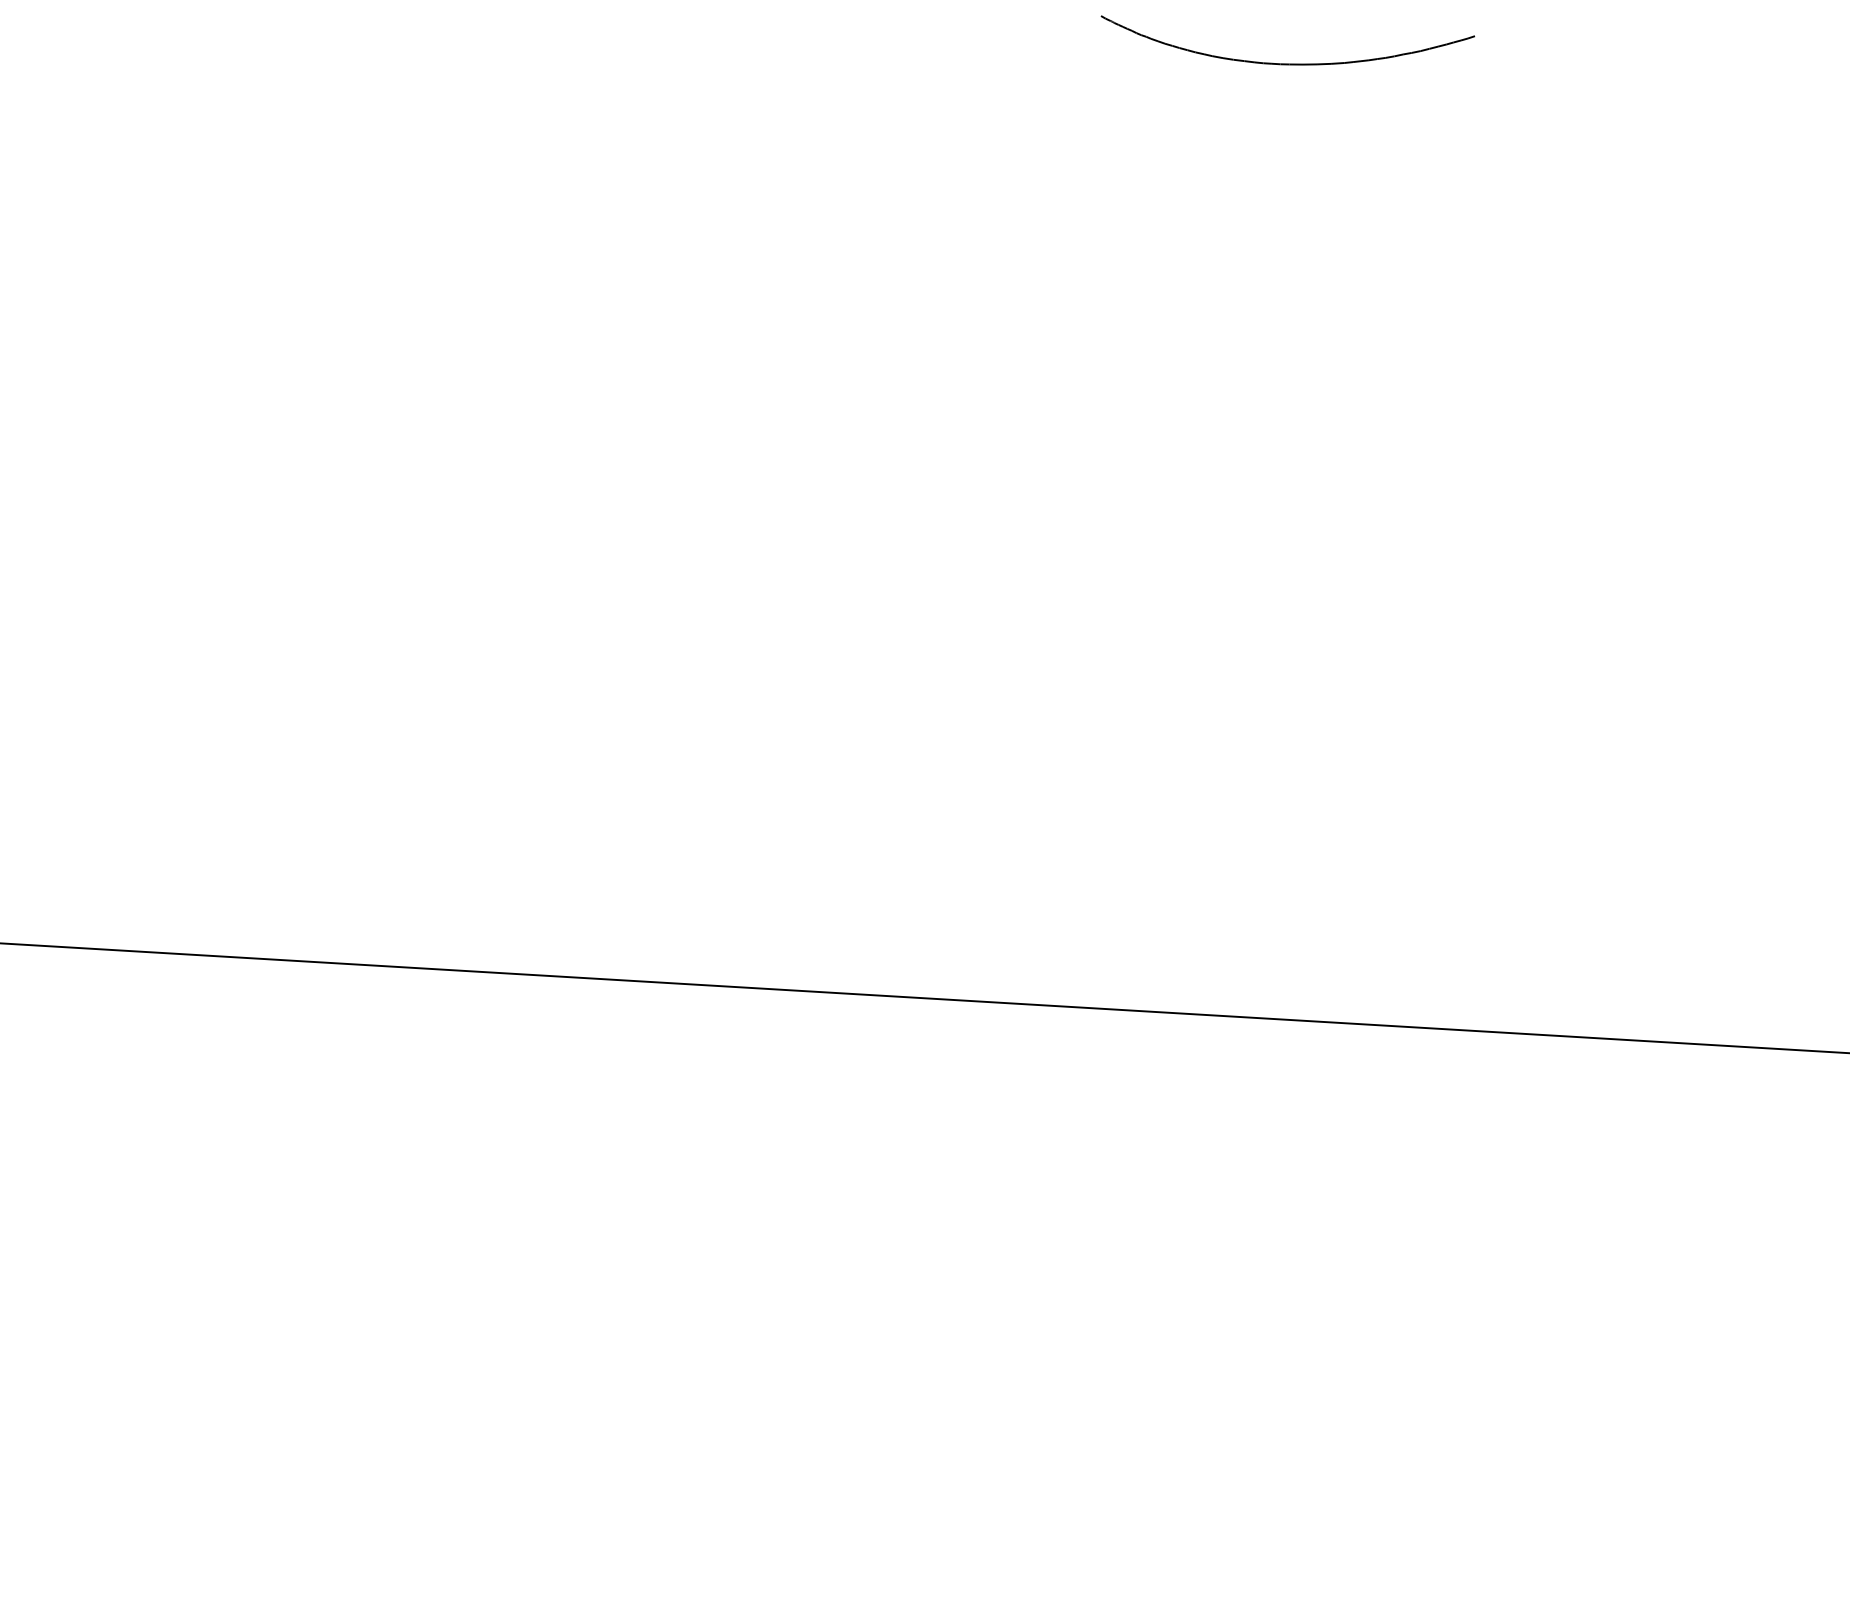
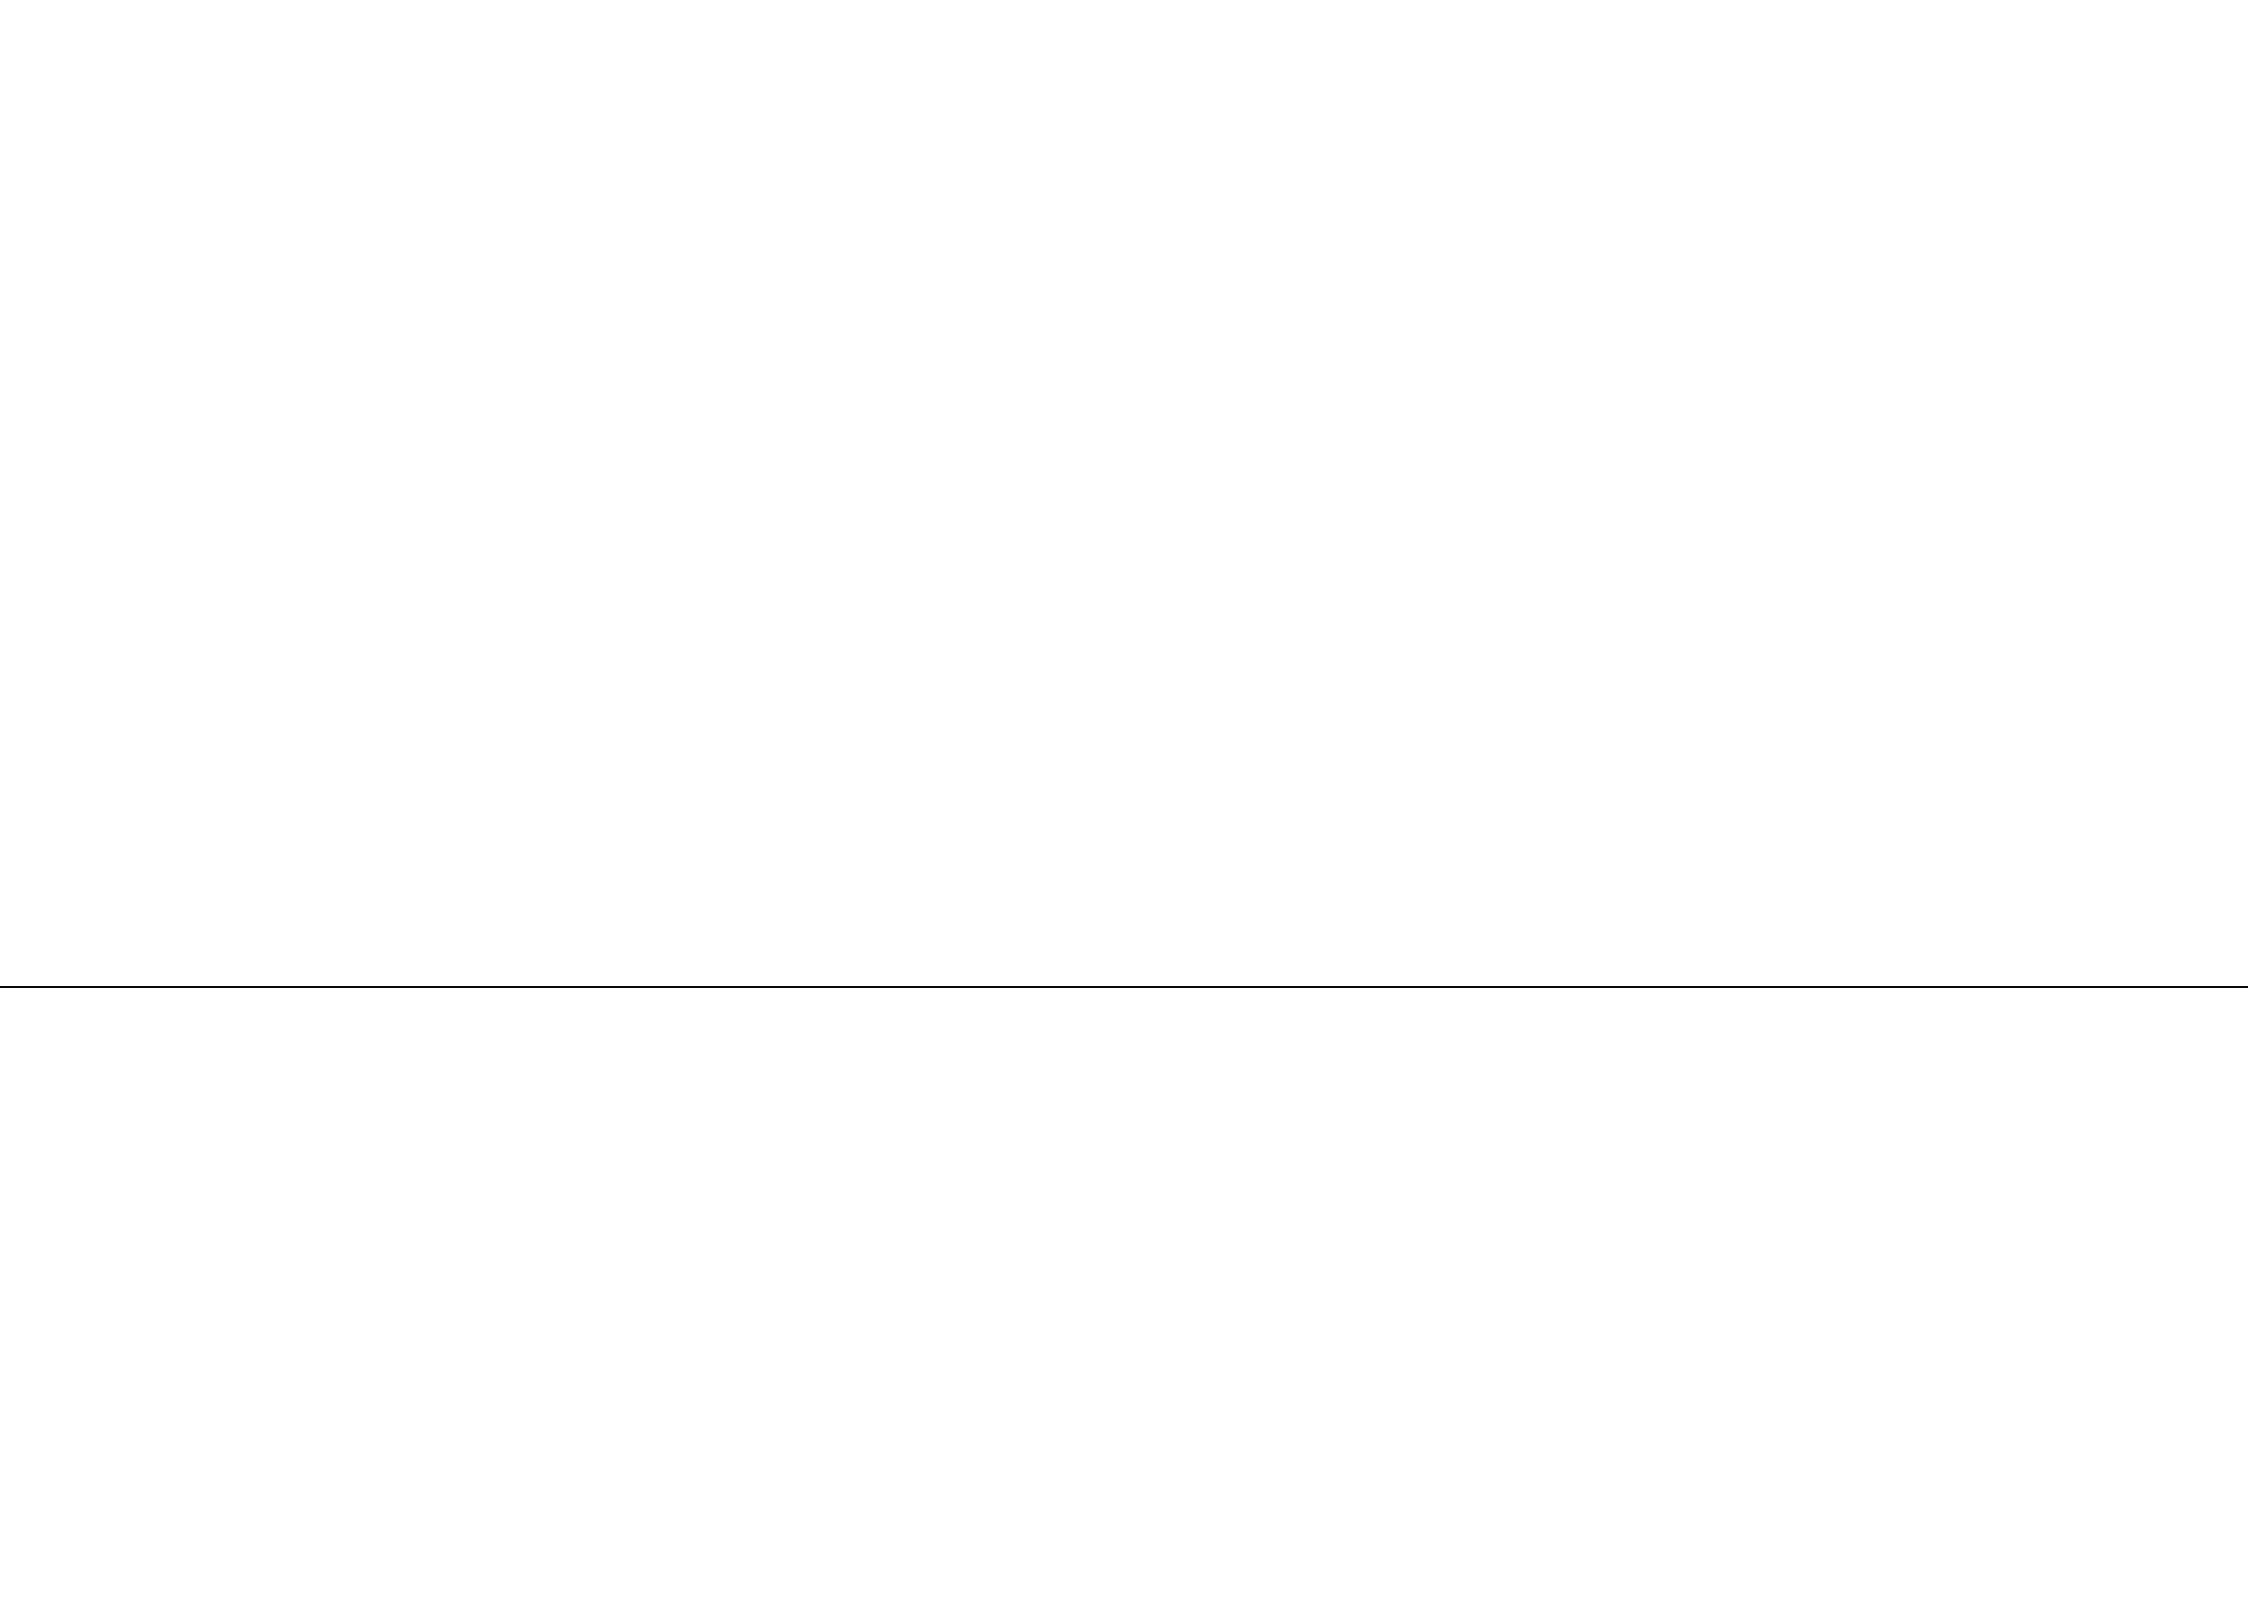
part: (1289, 63) -> (1224, 71), removed

